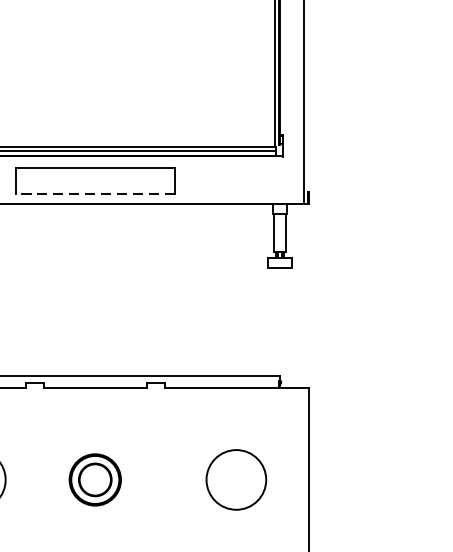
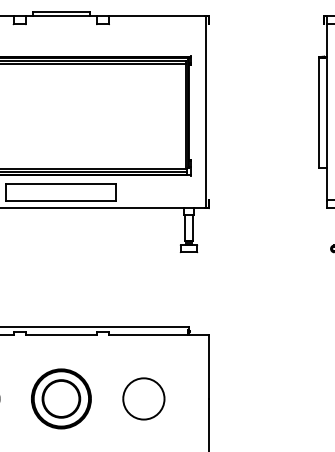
line: (95, 194) -> (61, 201), dashed -> solid
part: (95, 479) -> (61, 398), size x1.67
part: (235, 479) -> (143, 398), moved

